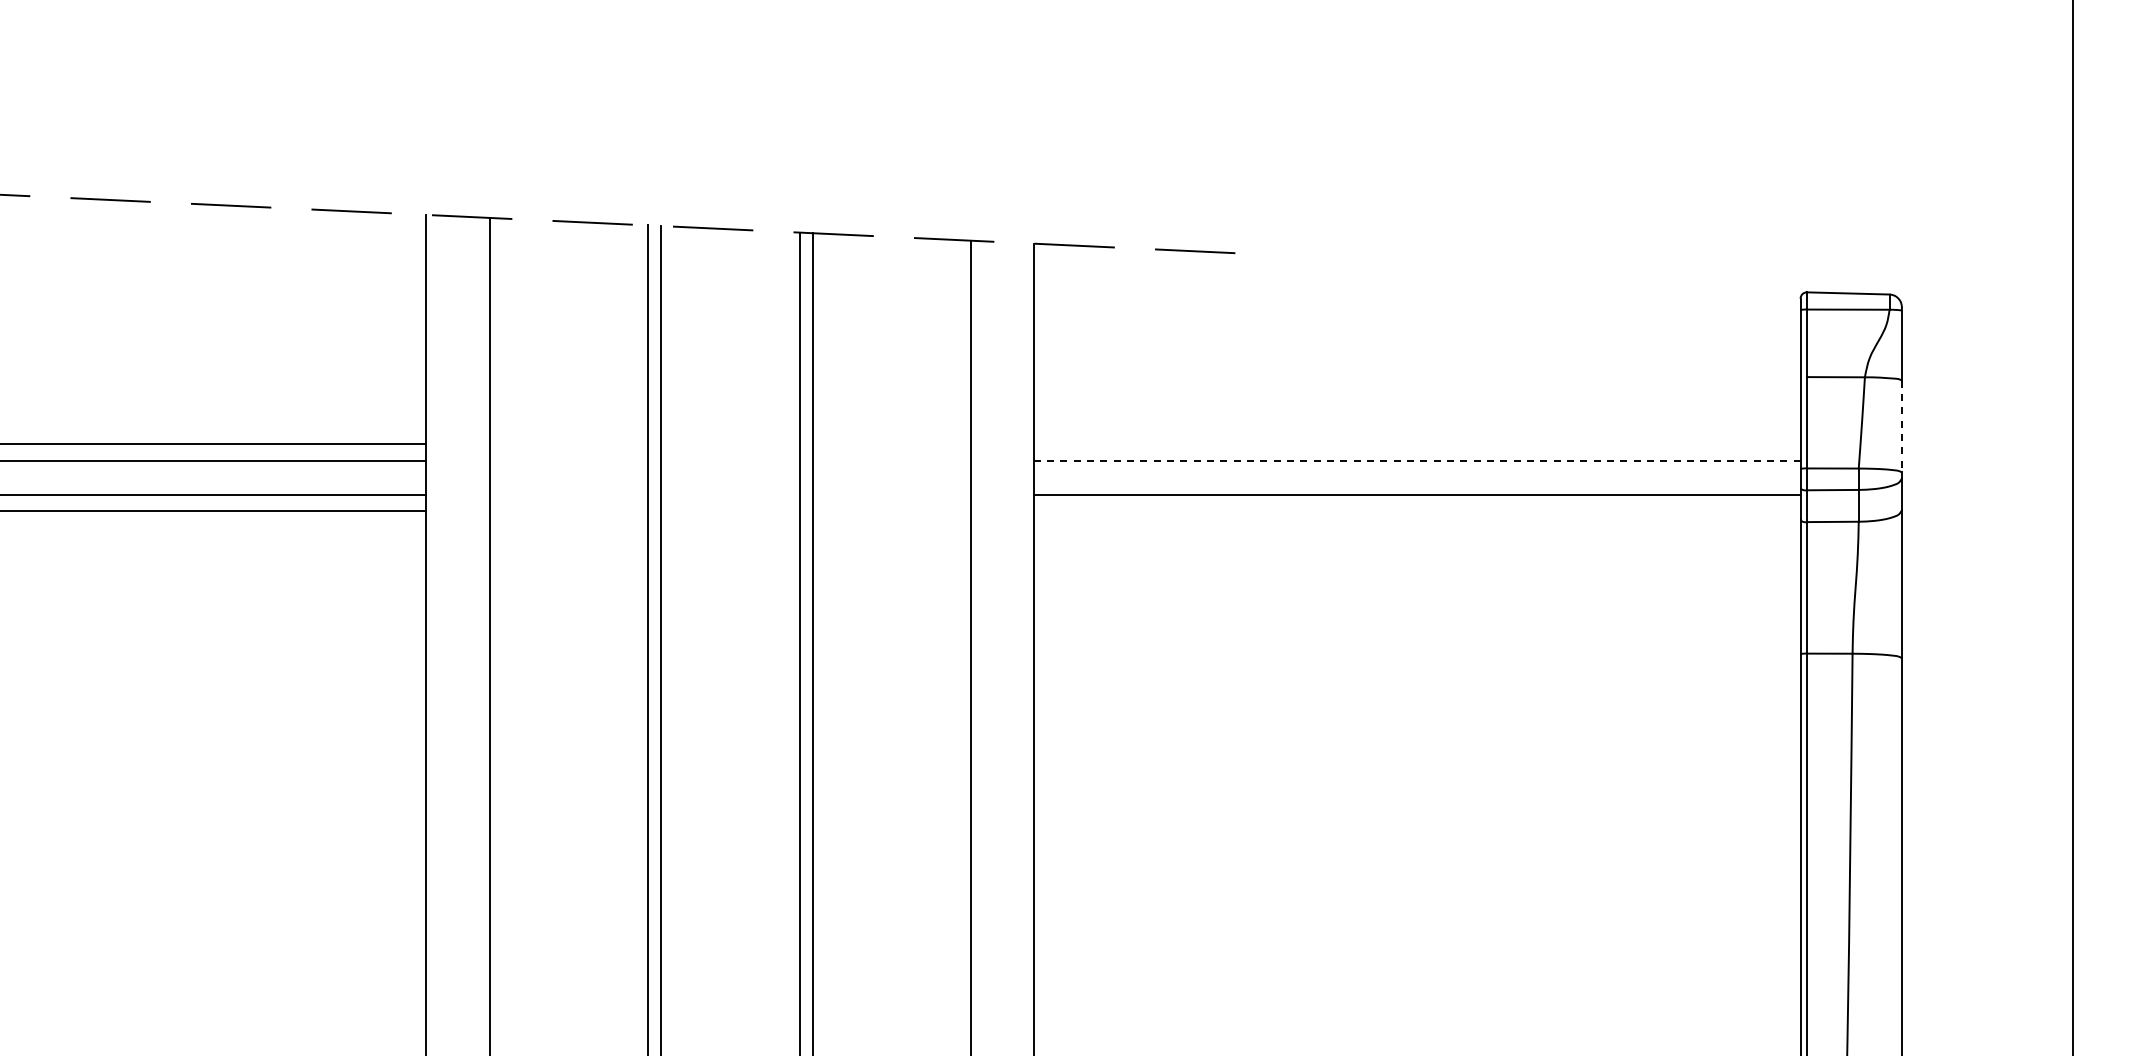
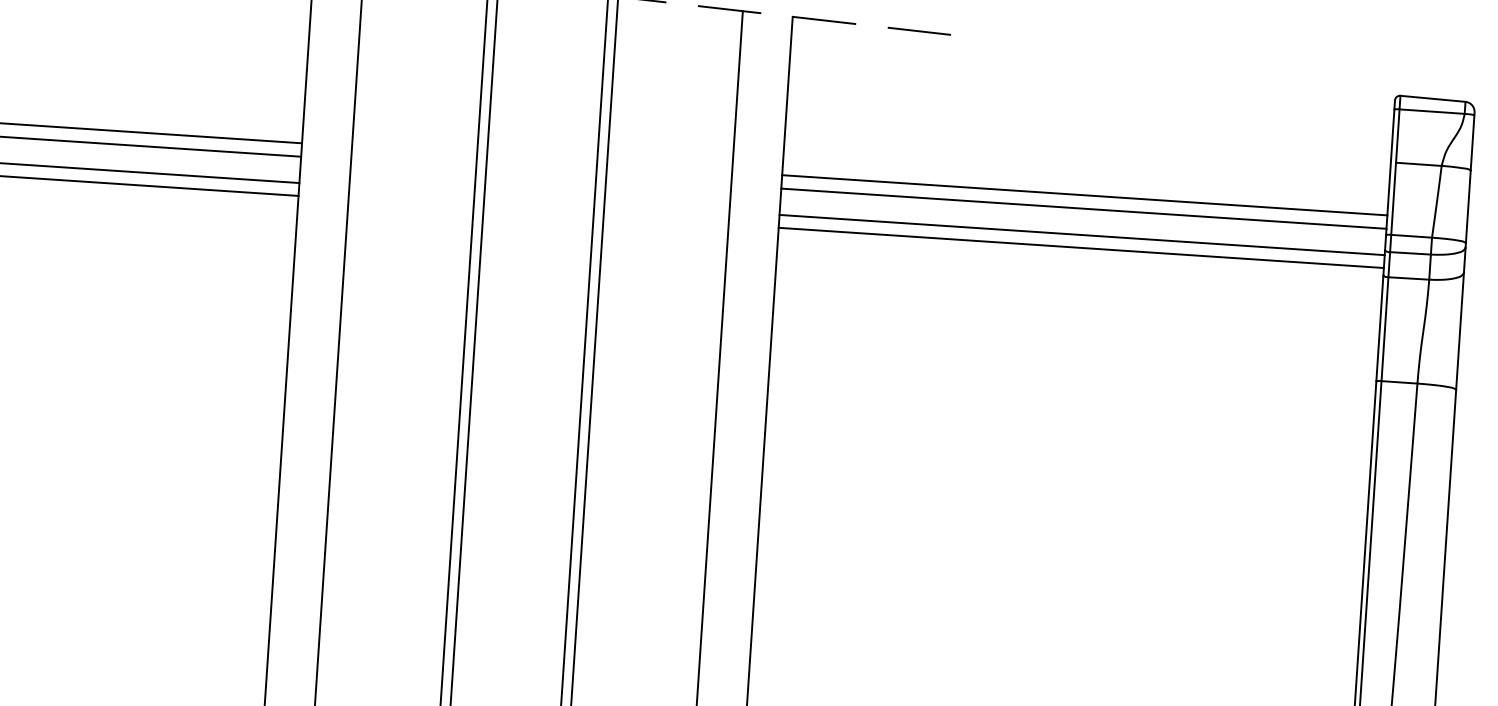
line: (1901, 426) -> (1468, 206), dashed -> solid
line: (1417, 444) -> (1084, 195), added
line: (1416, 461) -> (1083, 208), dashed -> solid
line: (1417, 510) -> (1081, 247), added

